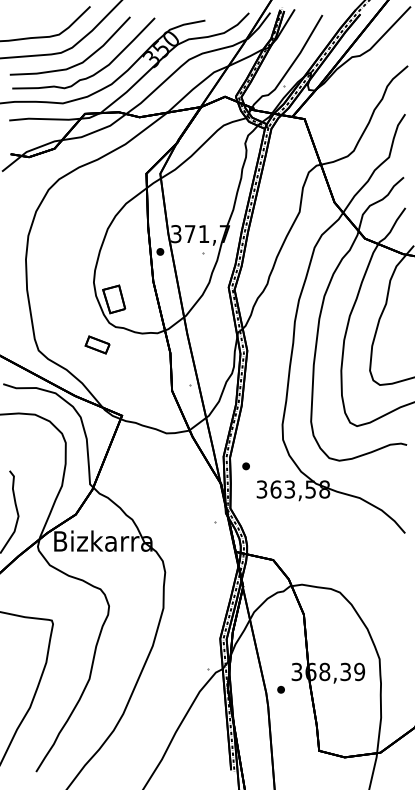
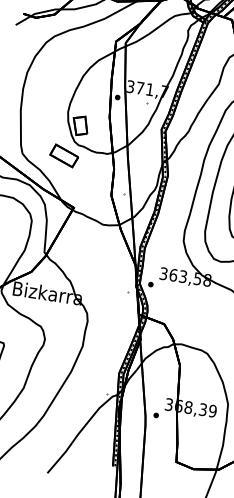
part: (97, 344) -> (64, 155), size x1.67
part: (245, 466) -> (150, 284), moved

